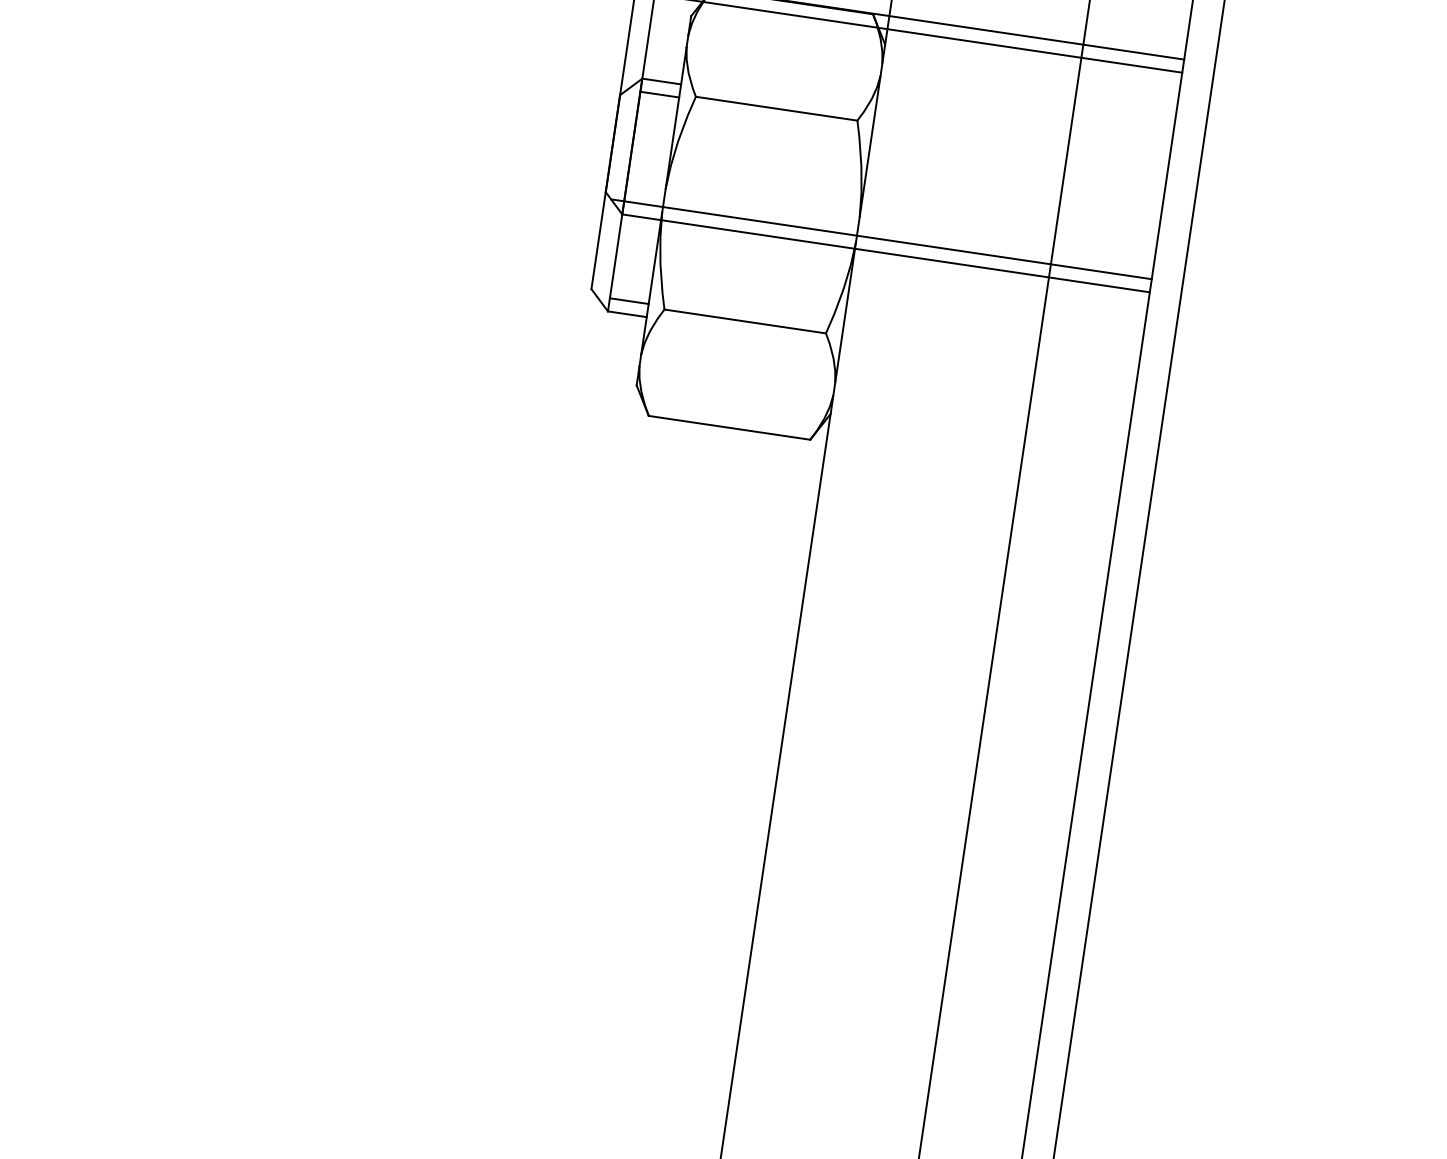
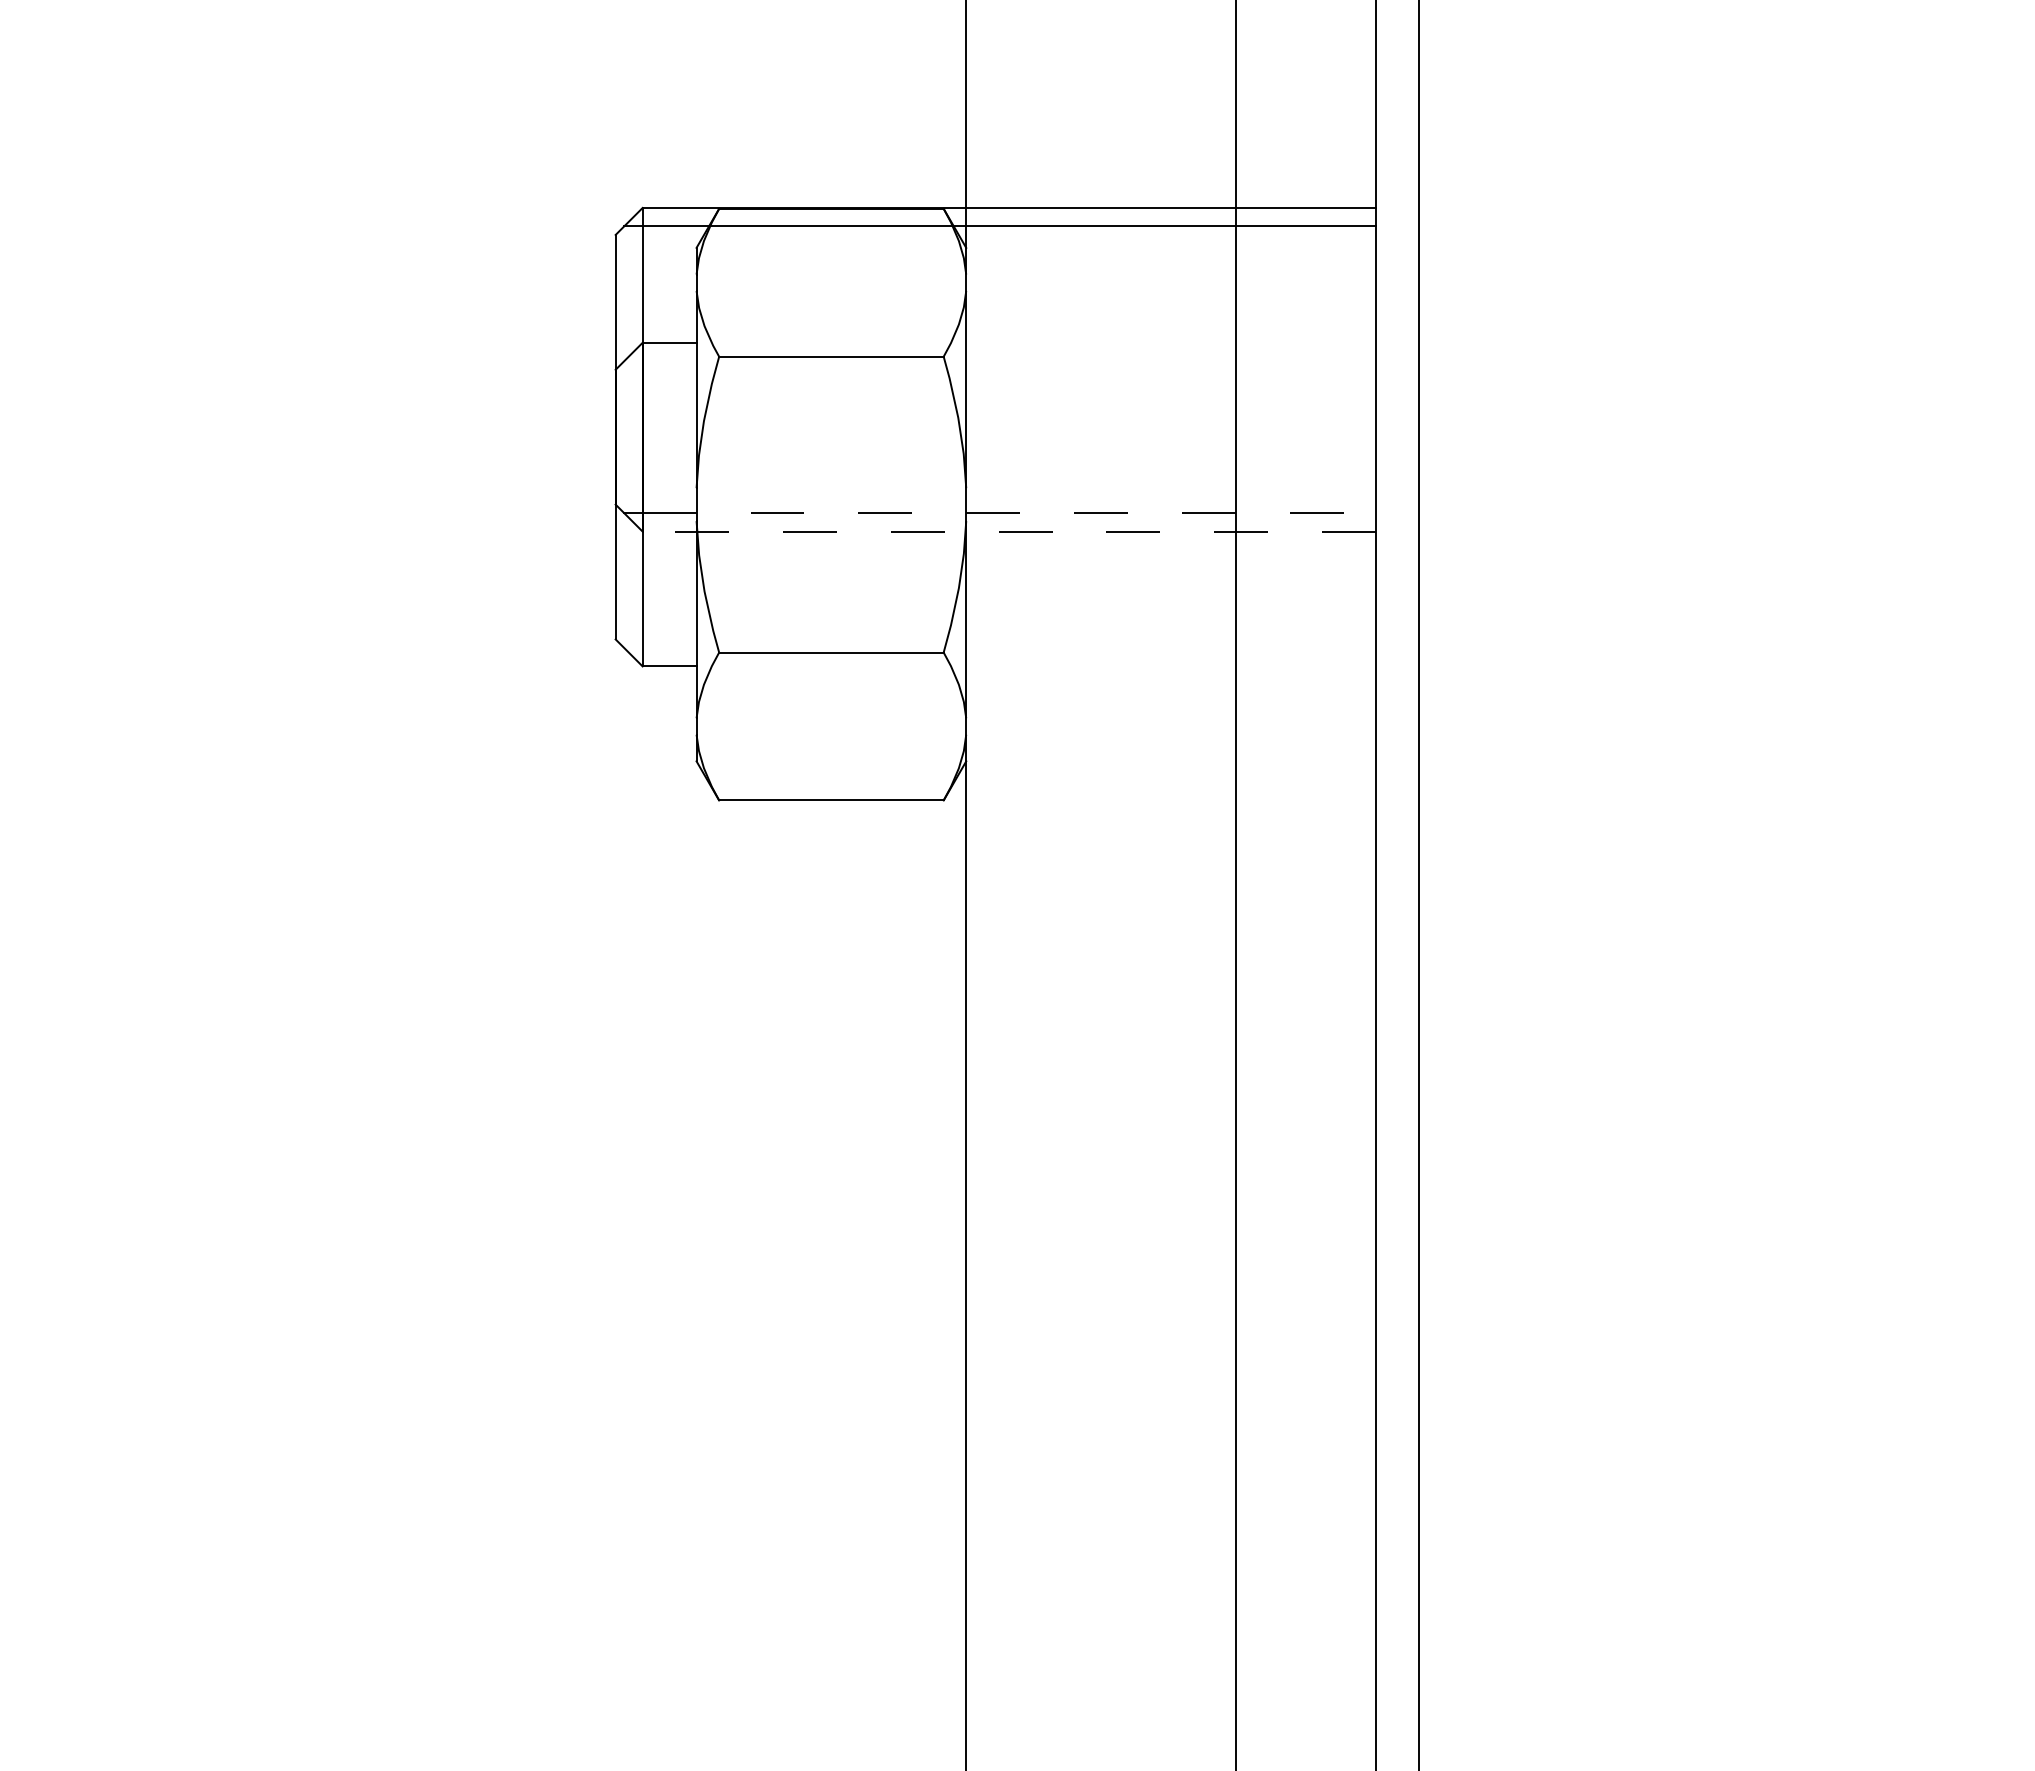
line: (659, 94) -> (669, 361), removed
line: (888, 240) -> (1009, 513), solid -> dashed
line: (886, 253) -> (1009, 531), solid -> dashed
line: (629, 301) -> (669, 648), removed

